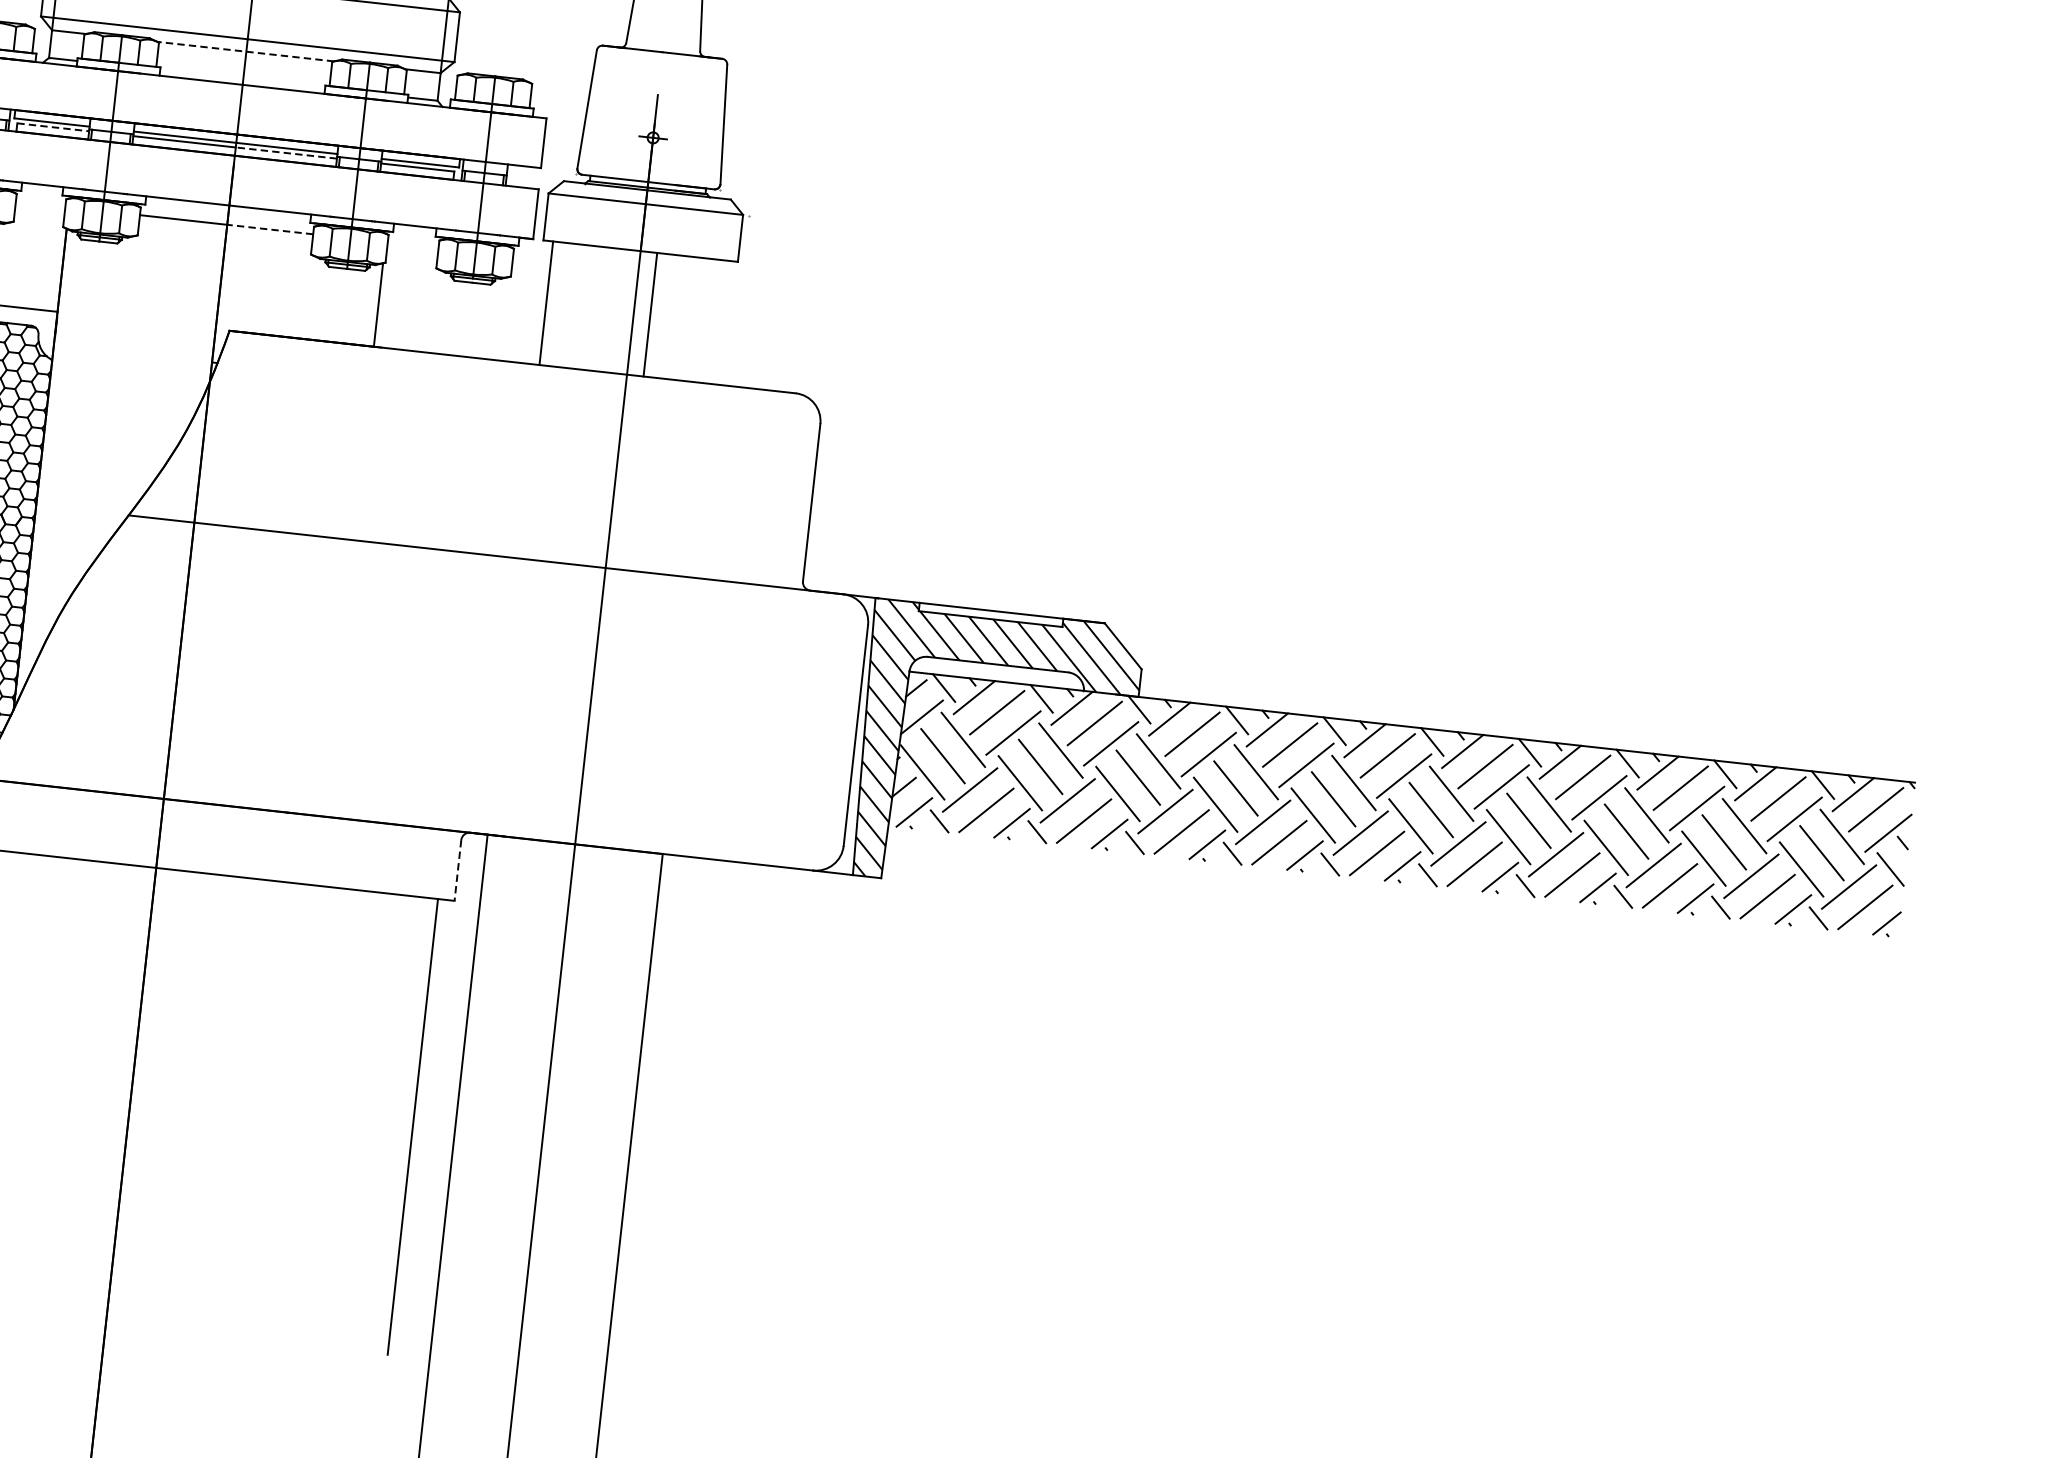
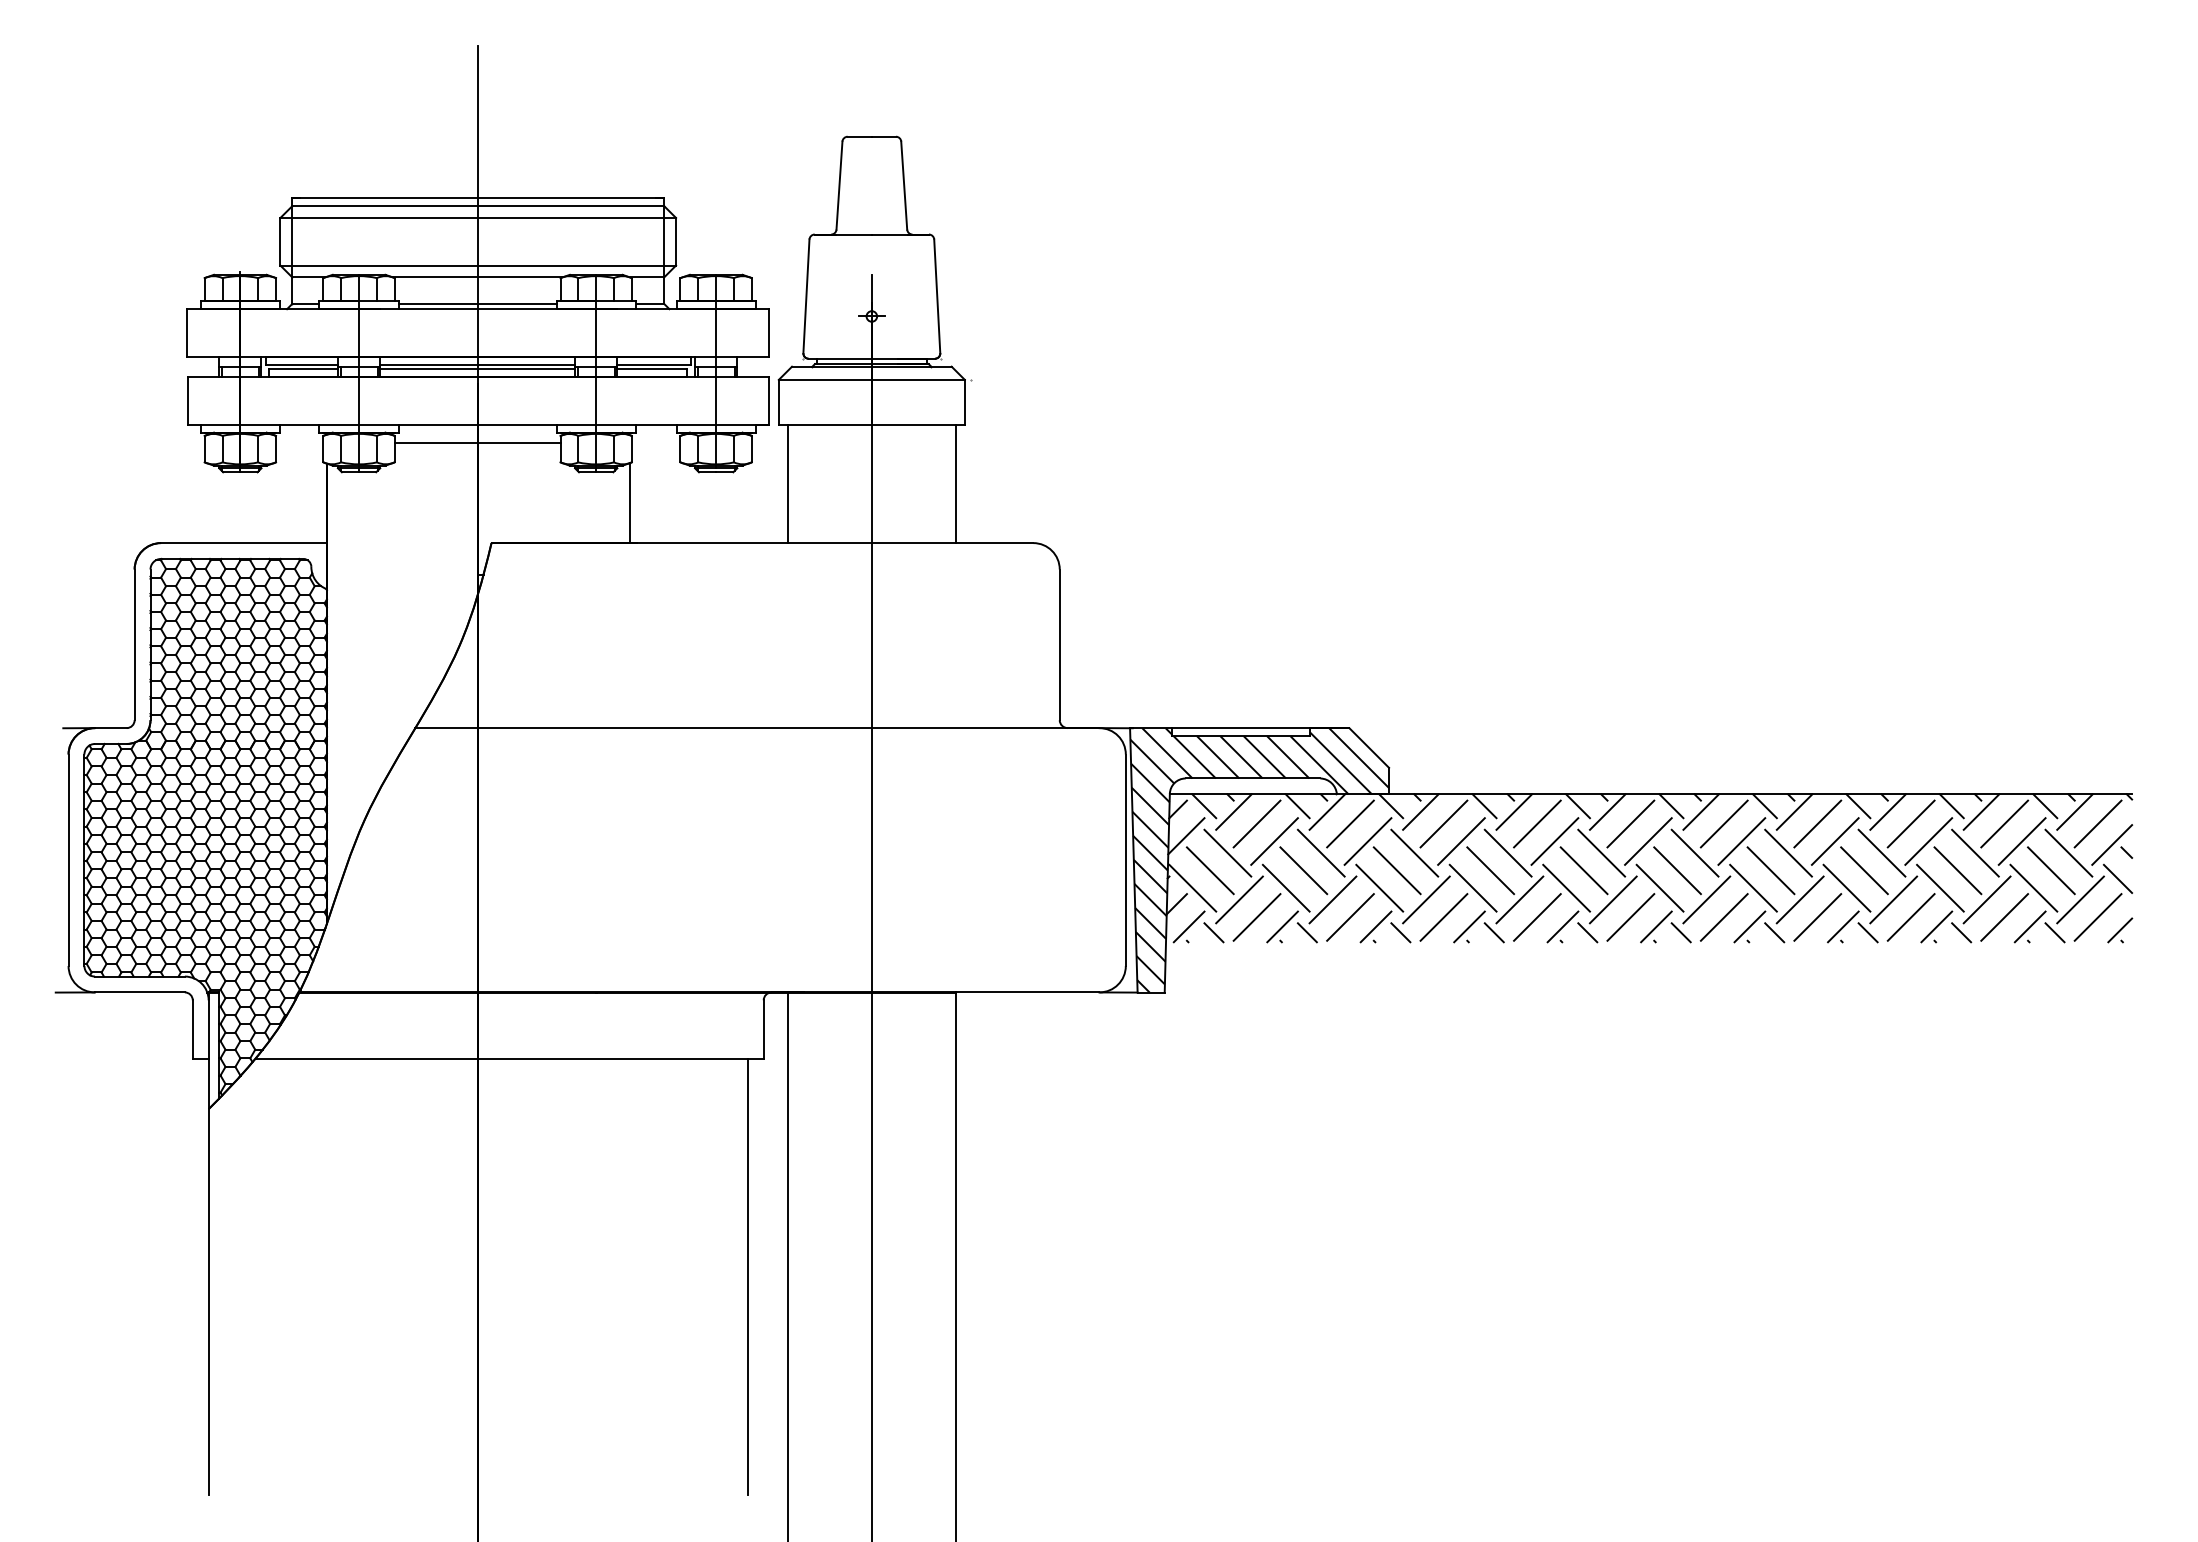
line: (245, 51) -> (477, 277), dashed -> solid
line: (242, 78) -> (477, 303), added
line: (54, 127) -> (304, 369), dashed -> solid
line: (286, 153) -> (526, 369), dashed -> solid
line: (270, 229) -> (519, 443), dashed -> solid
line: (650, 314) -> (955, 483), moved
line: (457, 870) -> (763, 1029), dashed -> solid

